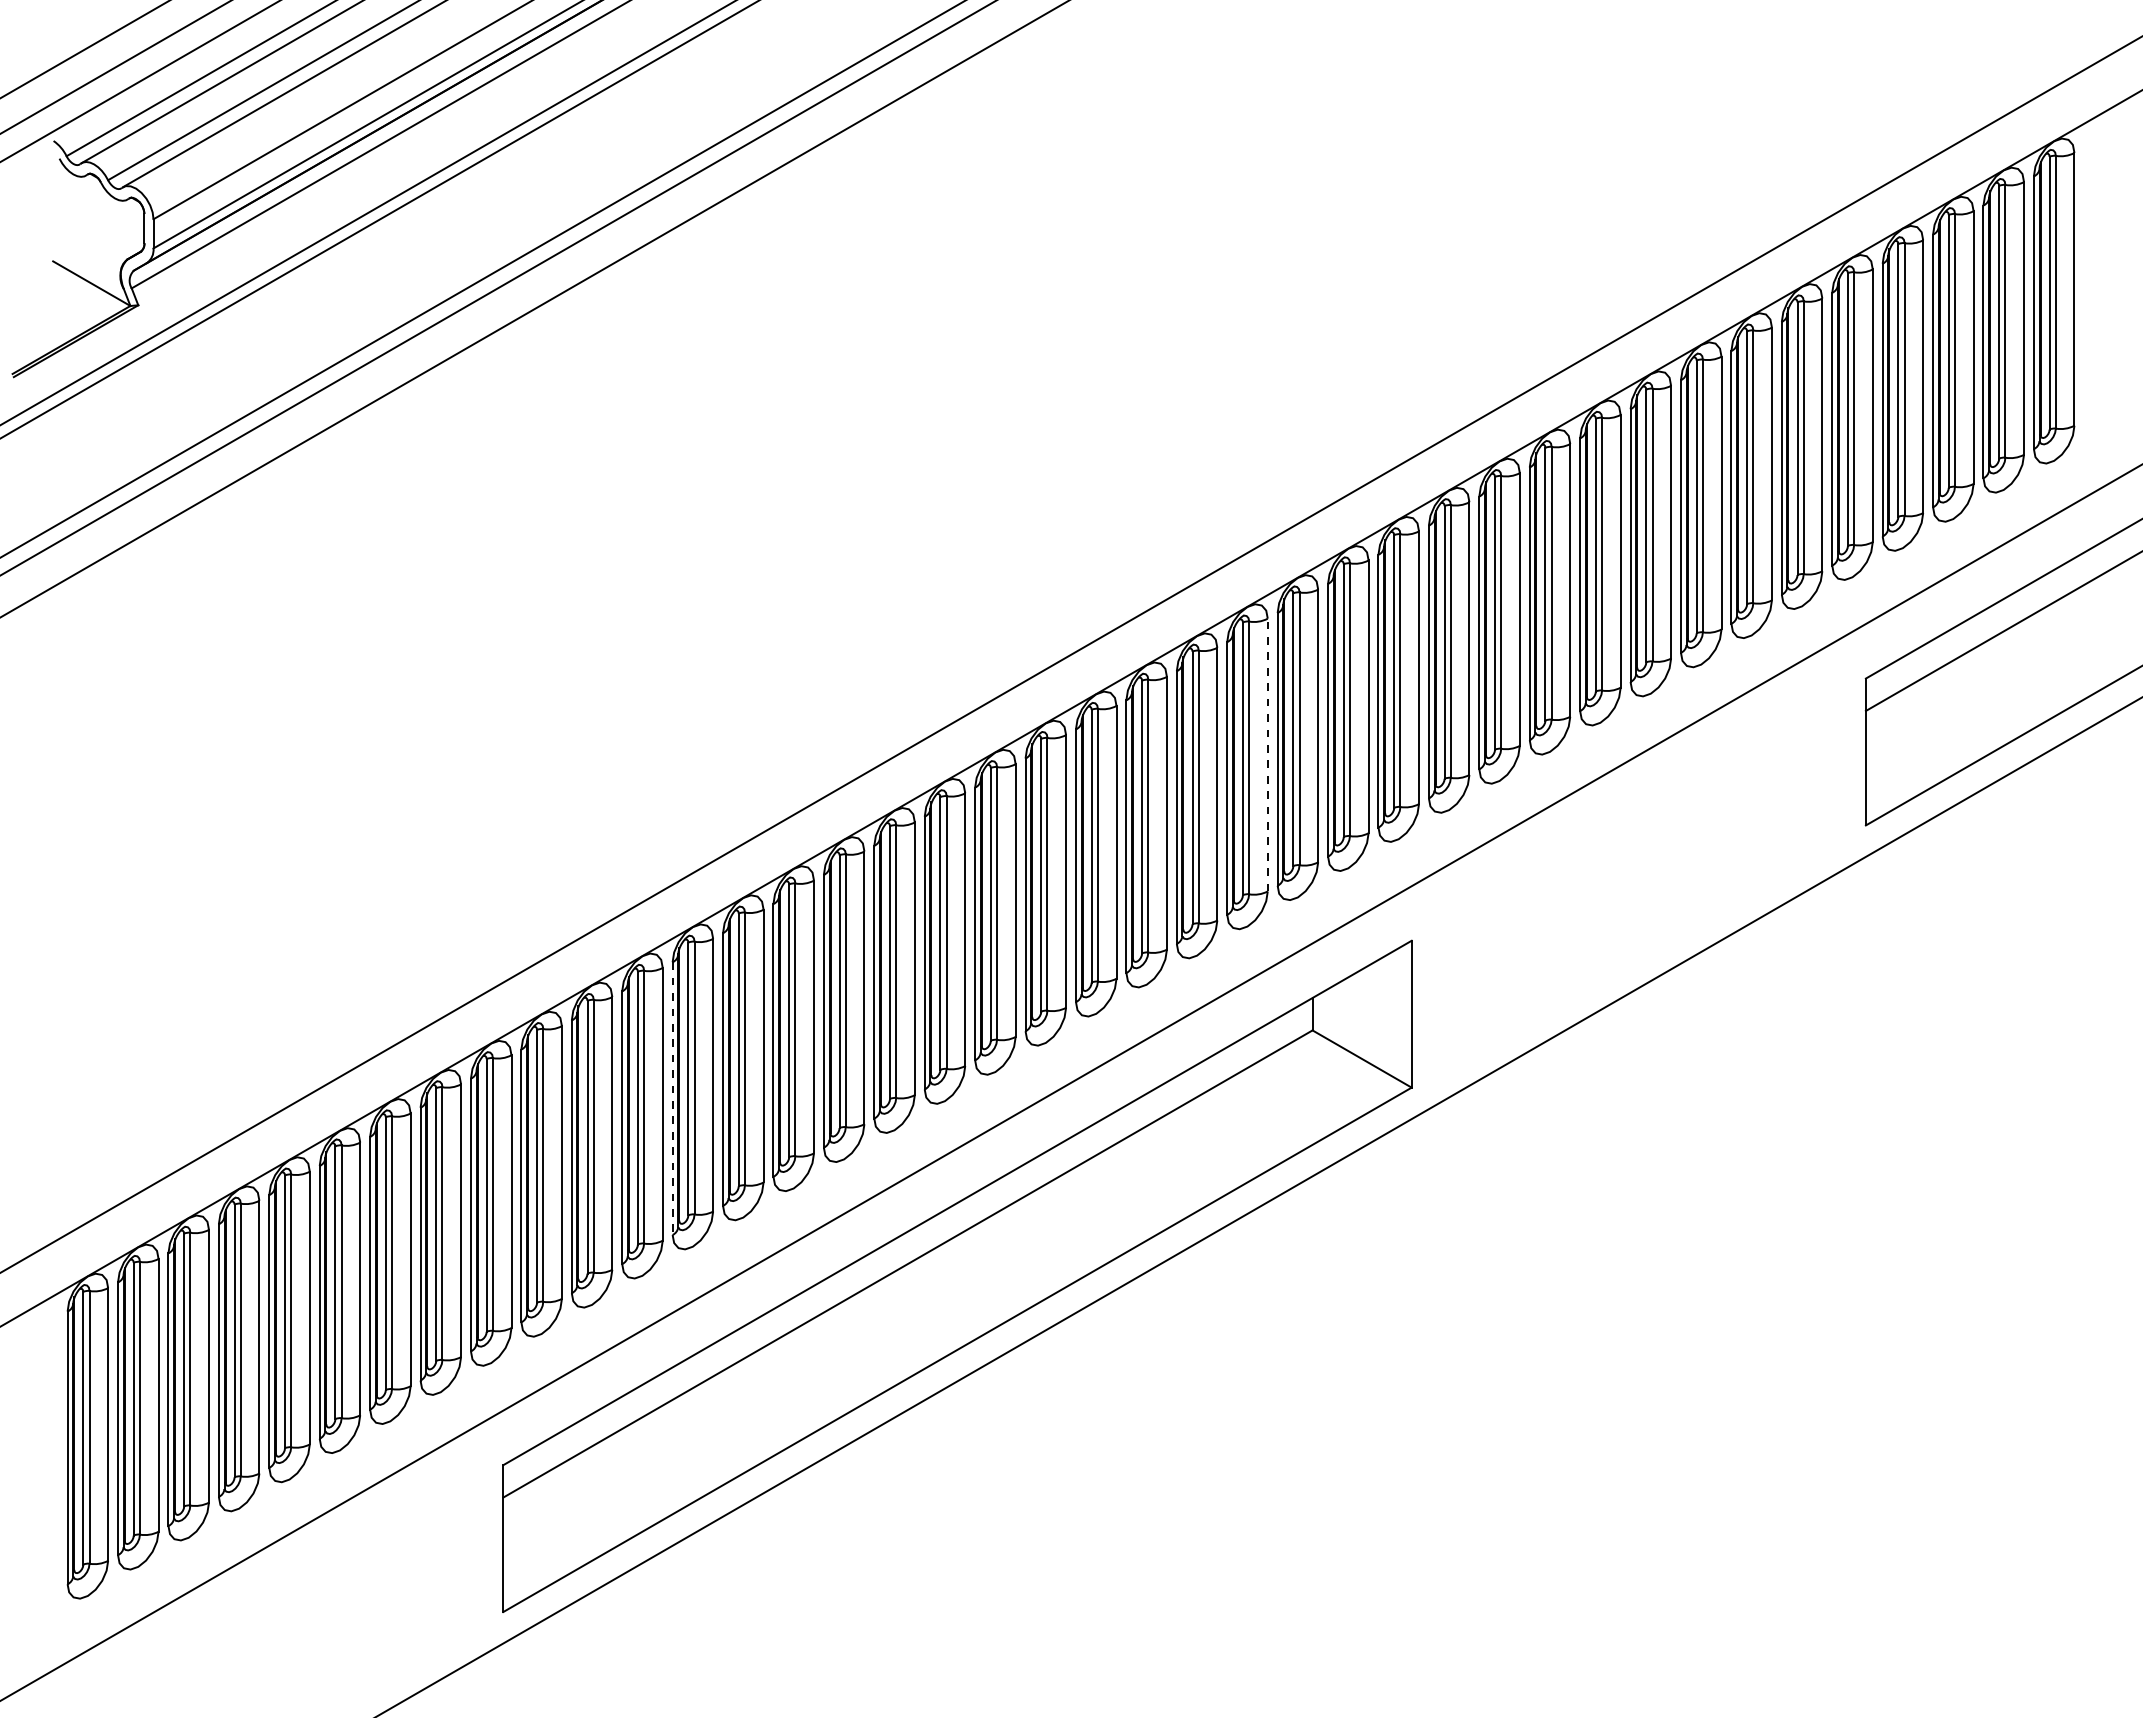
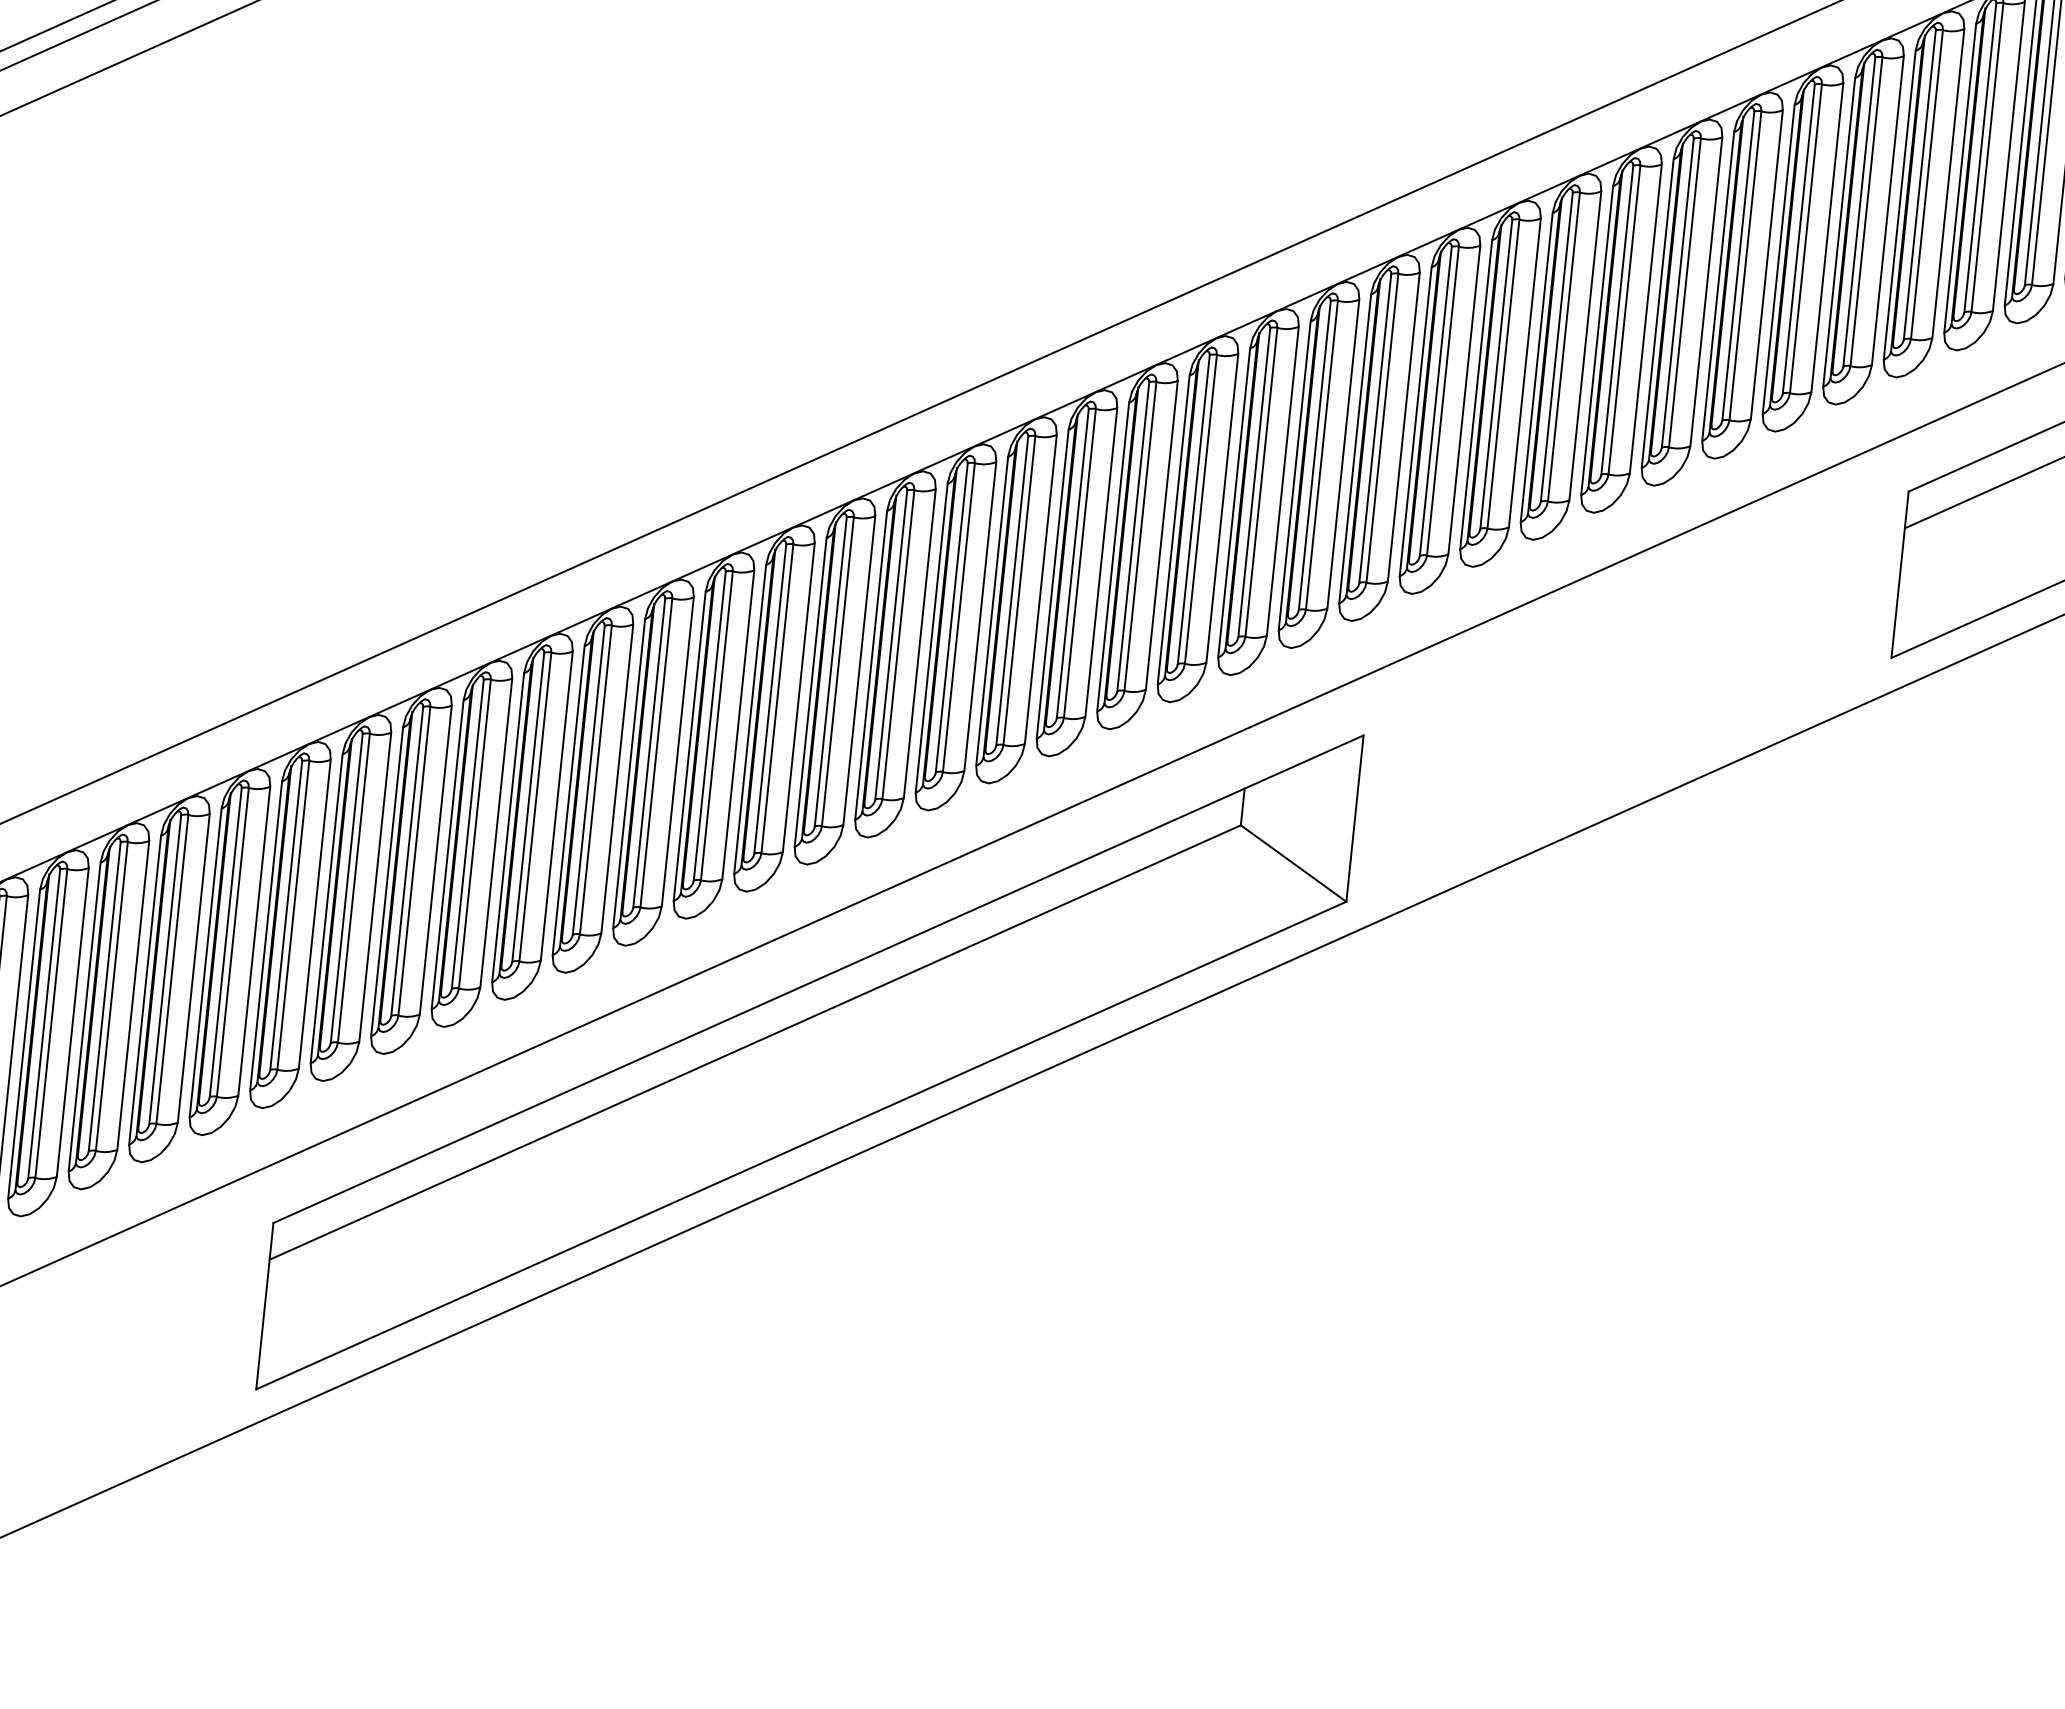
line: (1267, 754) -> (1222, 507), dashed -> solid
line: (672, 1099) -> (507, 828), dashed -> solid

